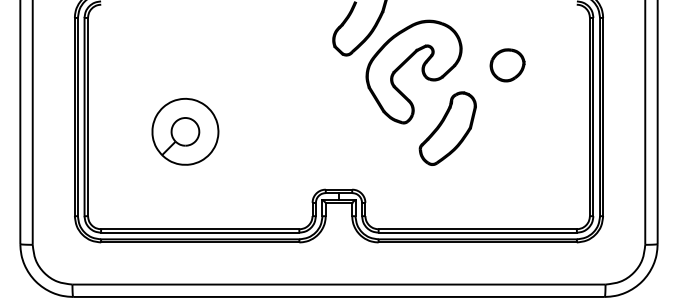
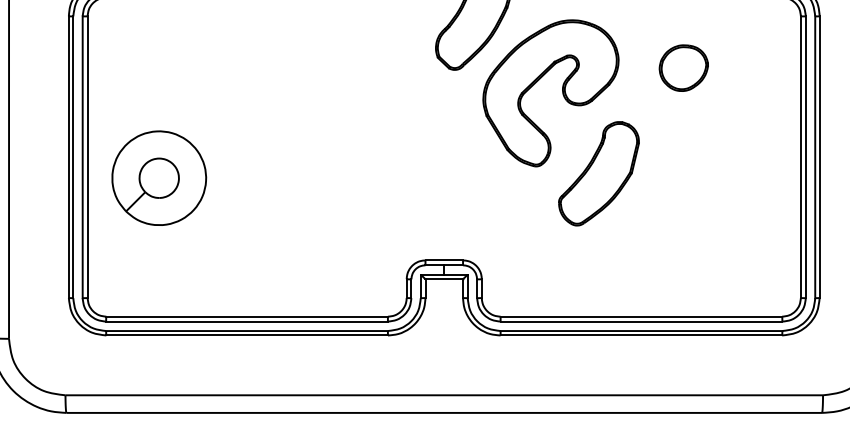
part: (507, 65) -> (683, 68), moved
part: (185, 131) -> (159, 177), moved

